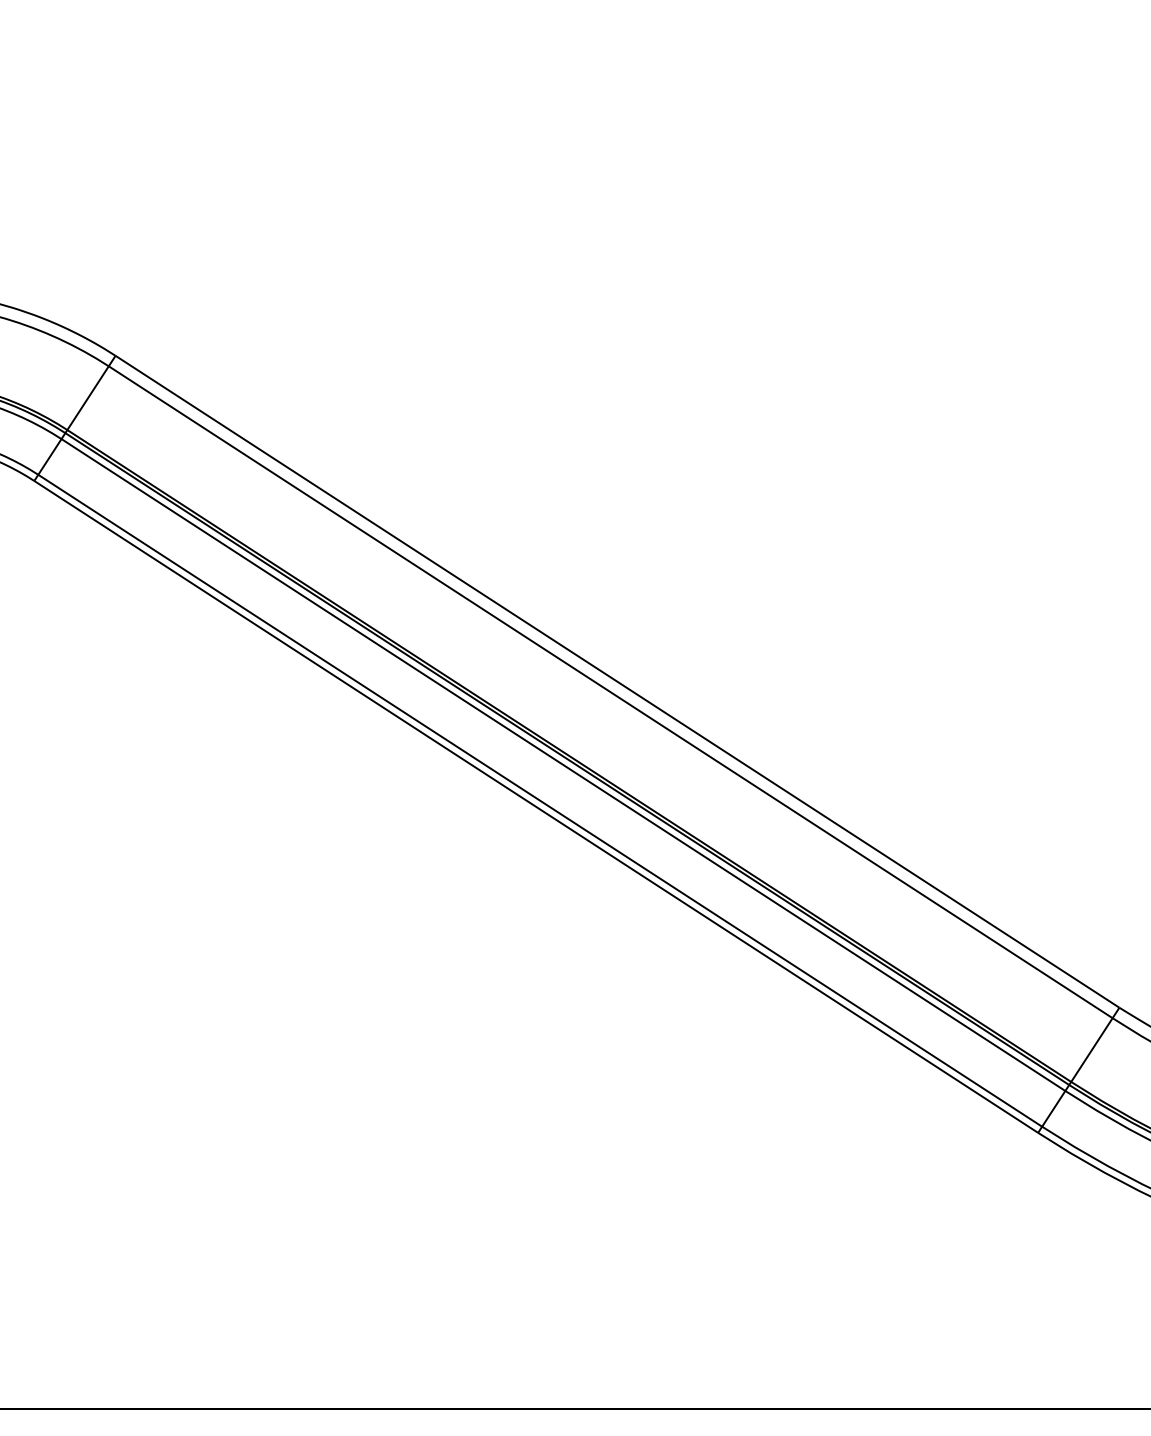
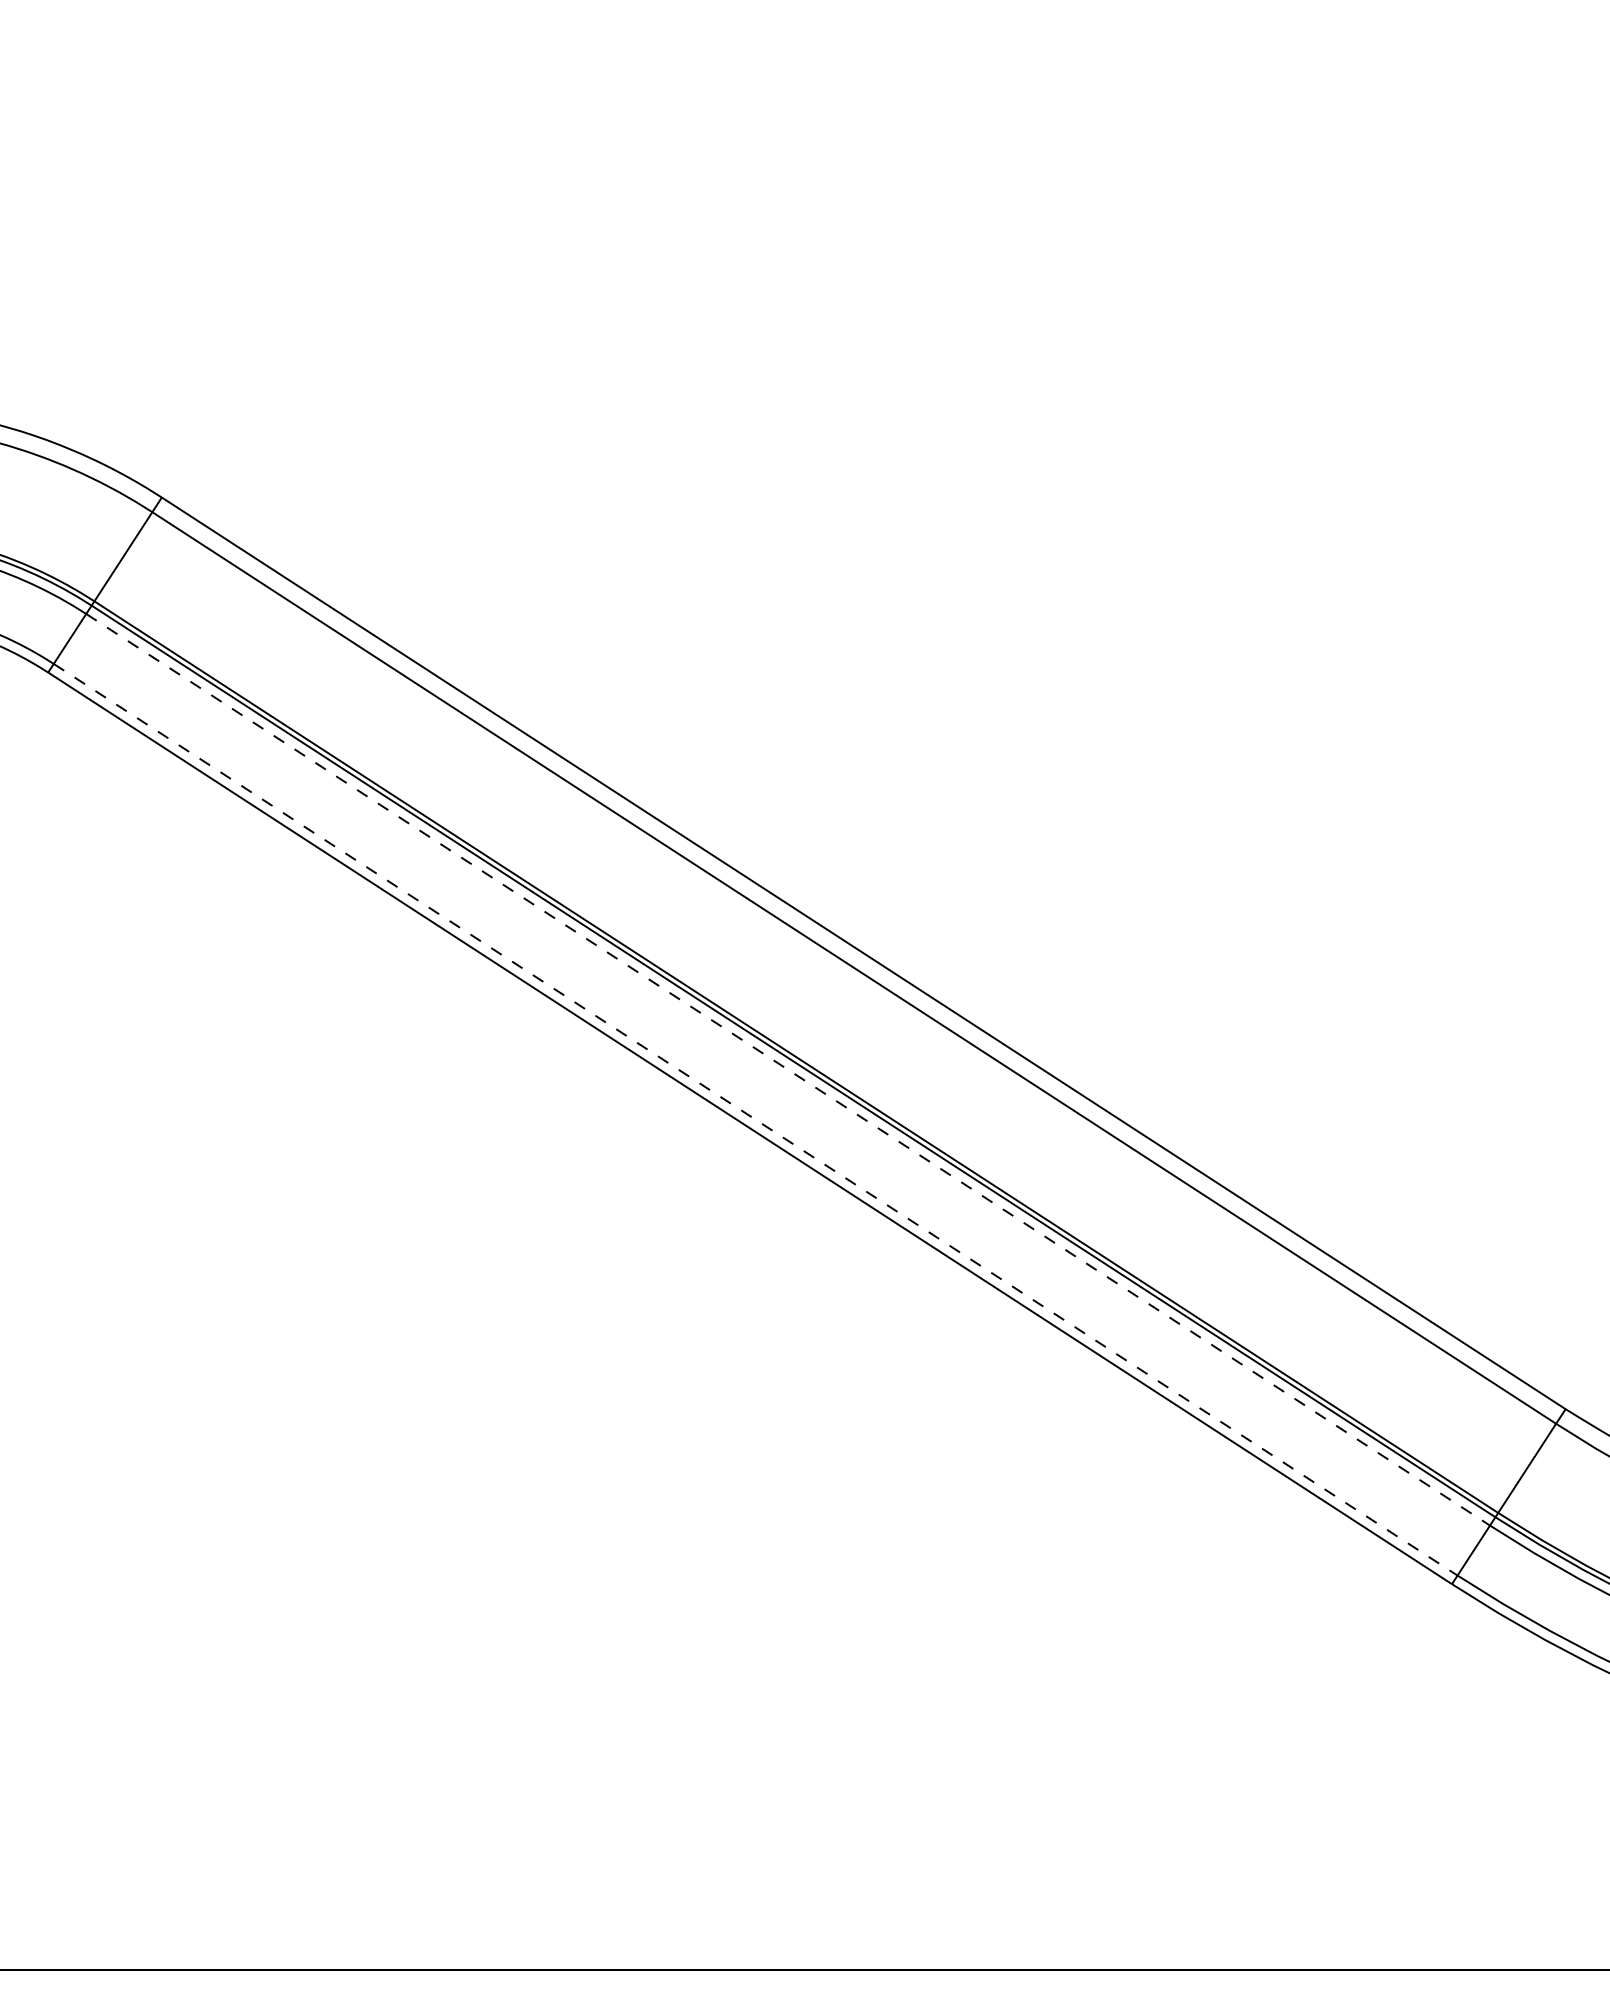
line: (563, 764) -> (788, 1069), solid -> dashed
line: (540, 800) -> (755, 1119), solid -> dashed

